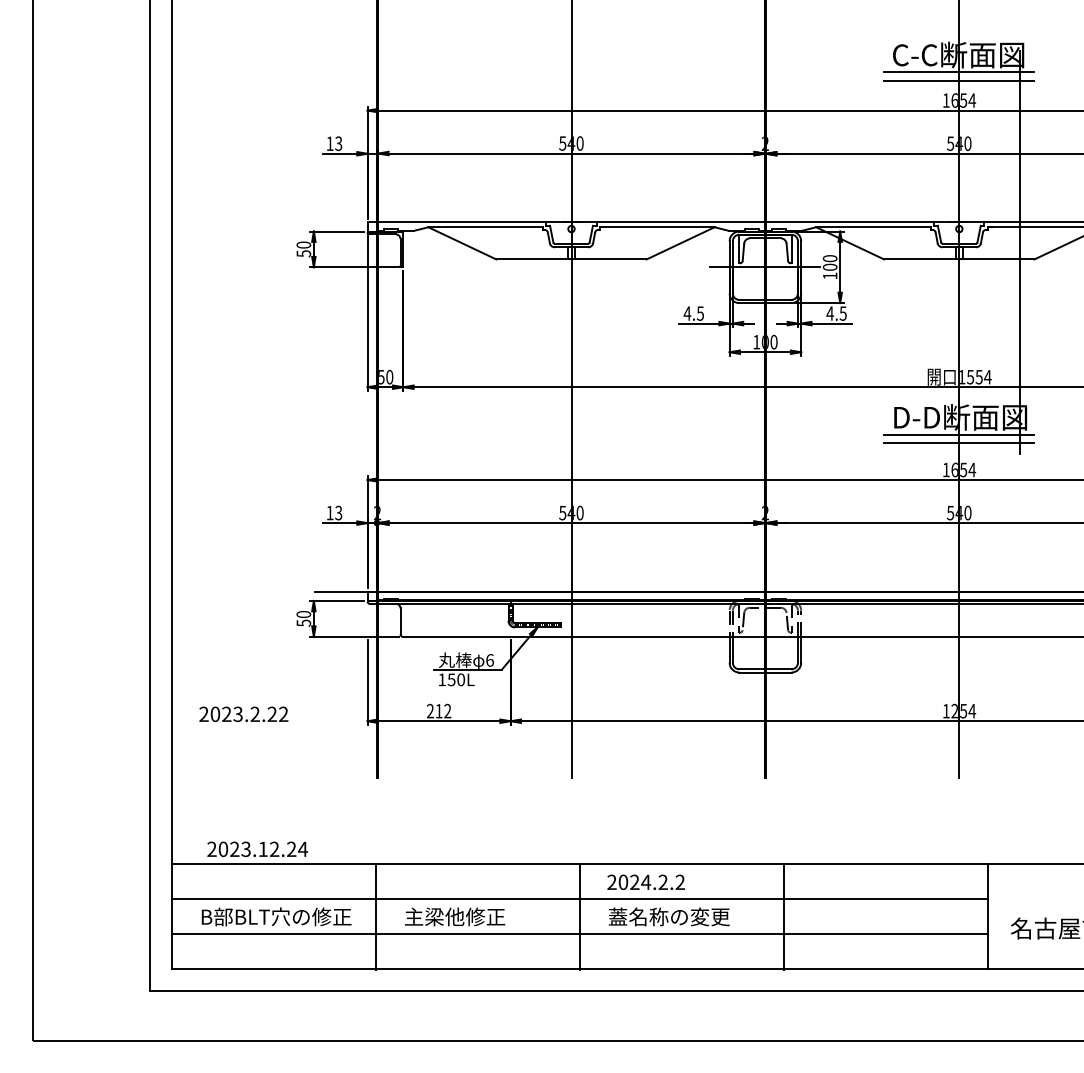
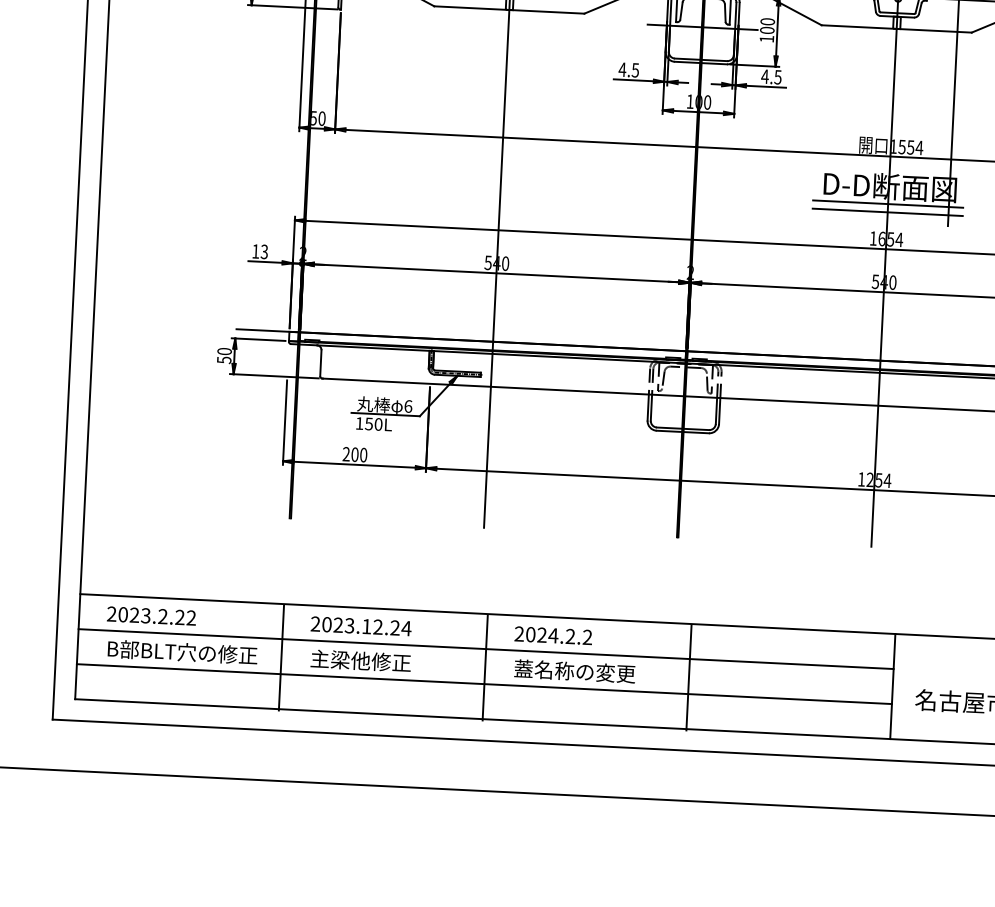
text: (443, 710) -> (359, 454), 212 -> 200
text: (243, 713) -> (151, 615), moved
text: (257, 848) -> (361, 625), moved

